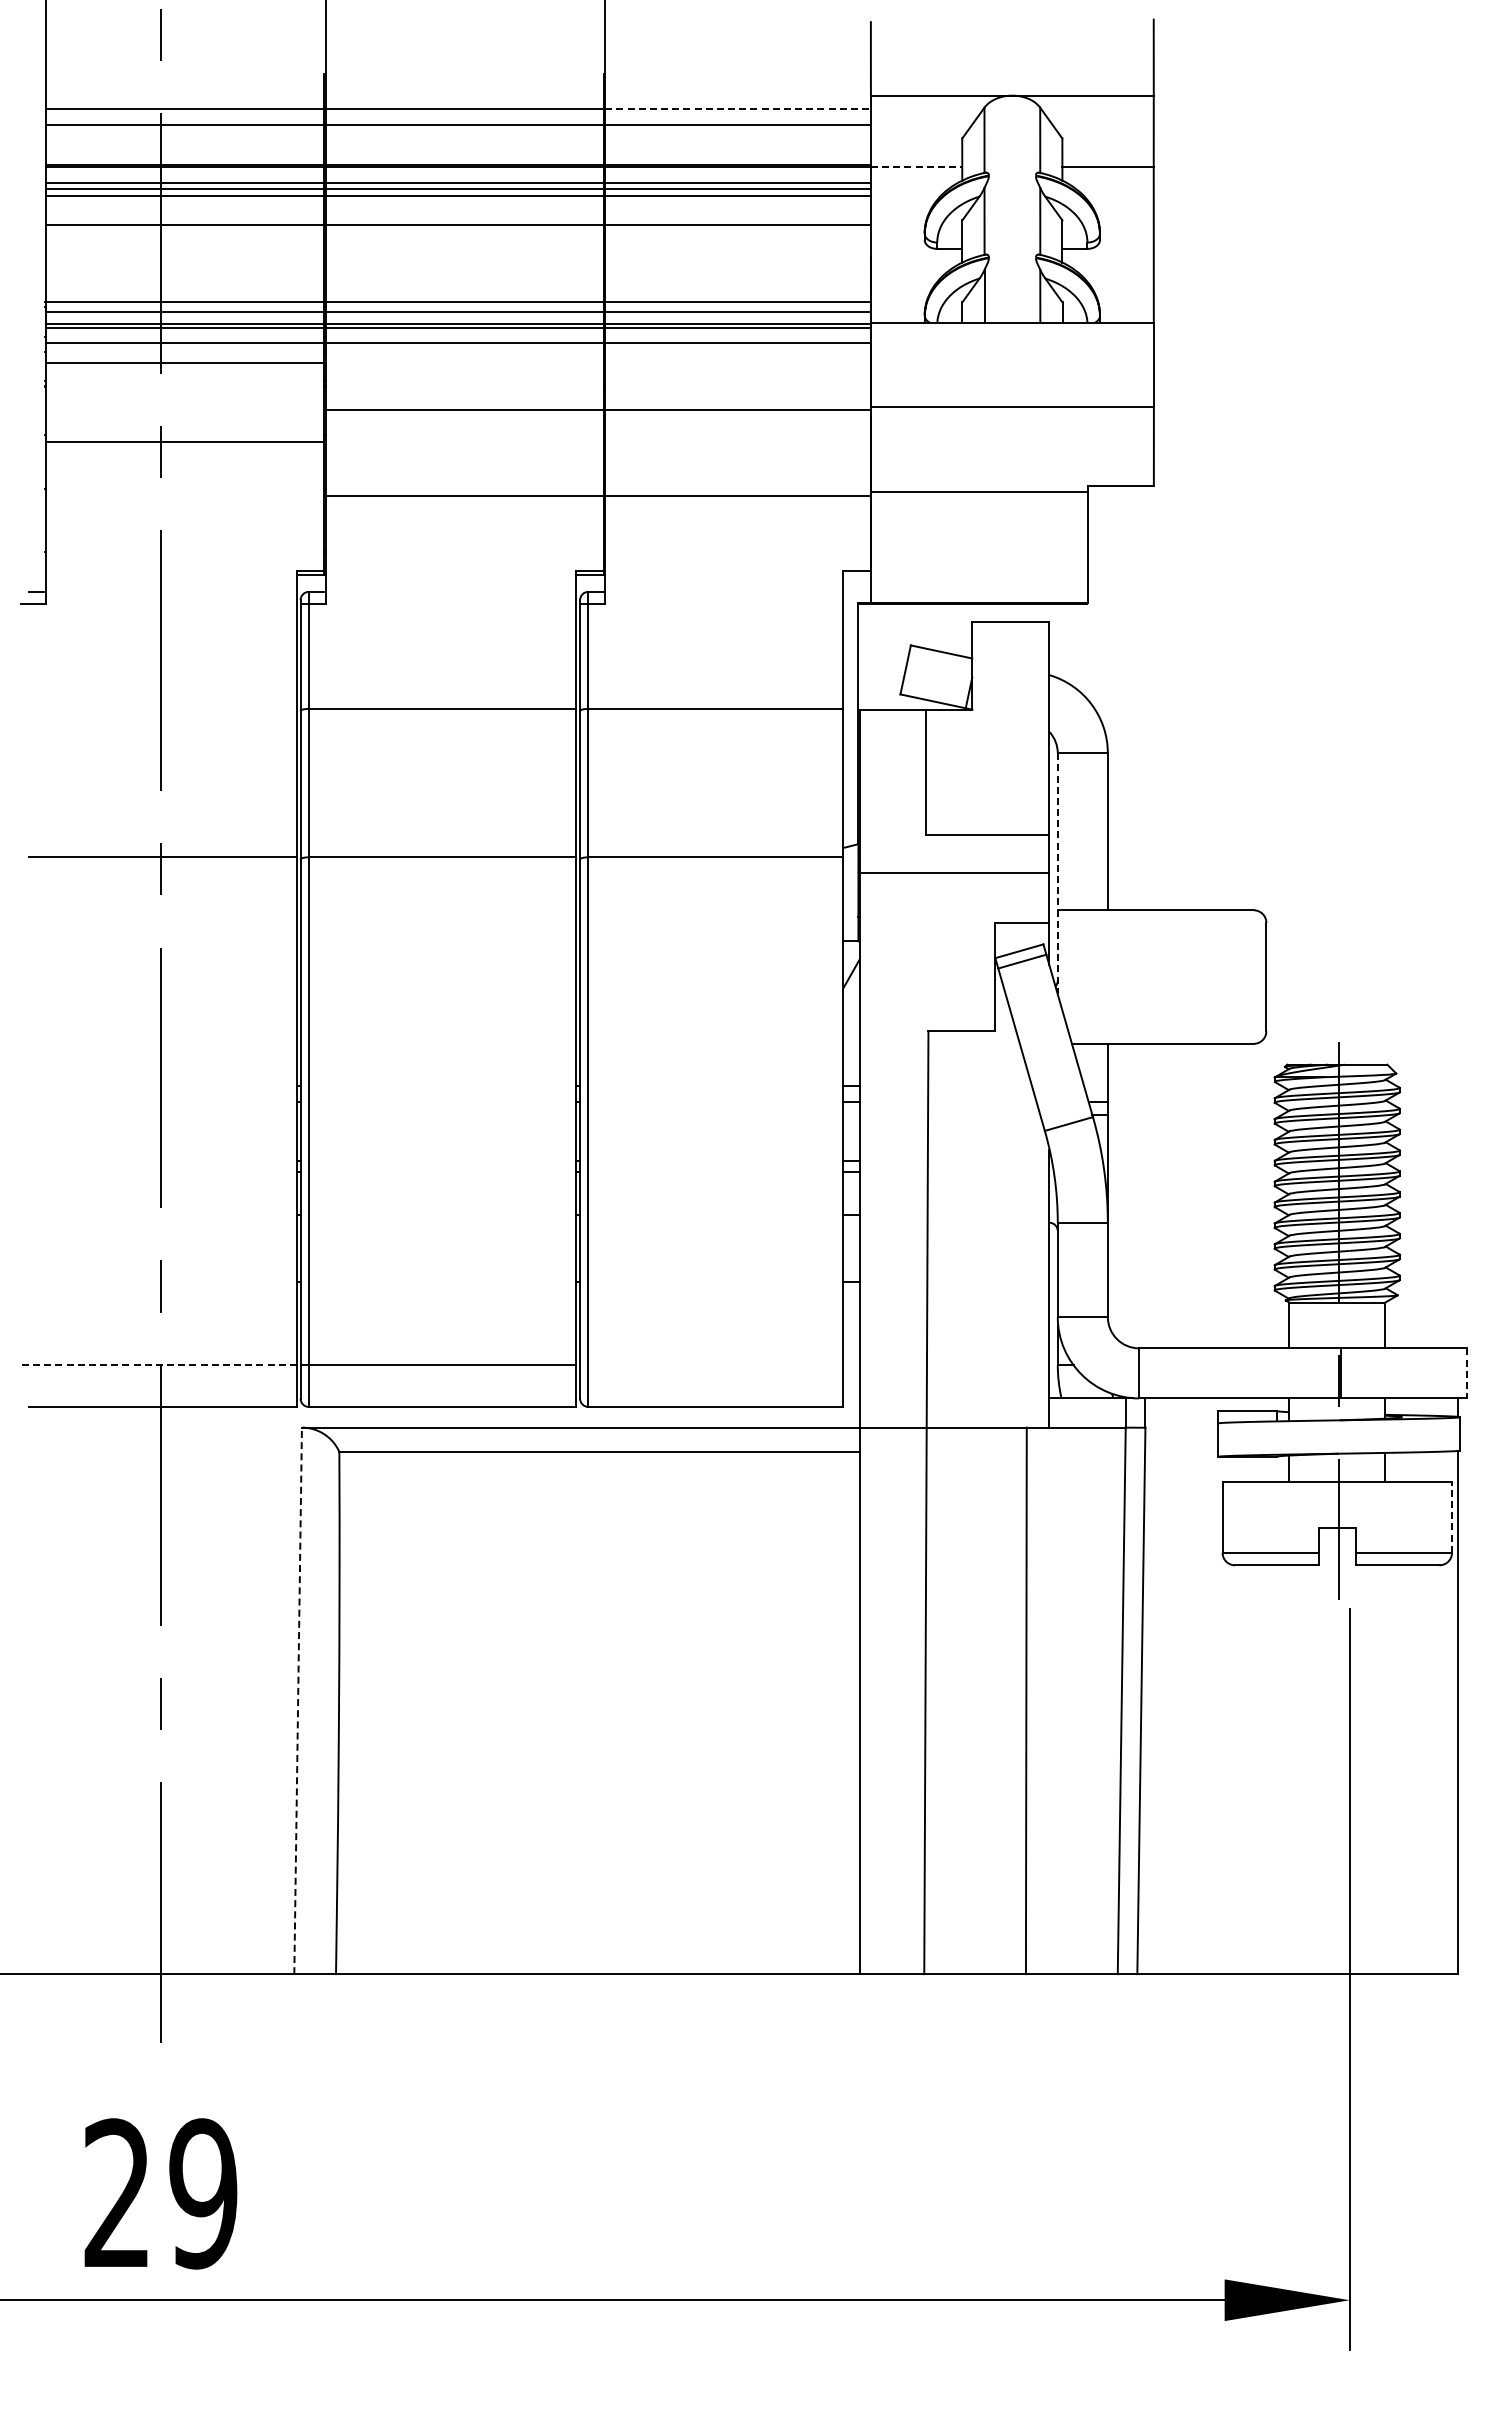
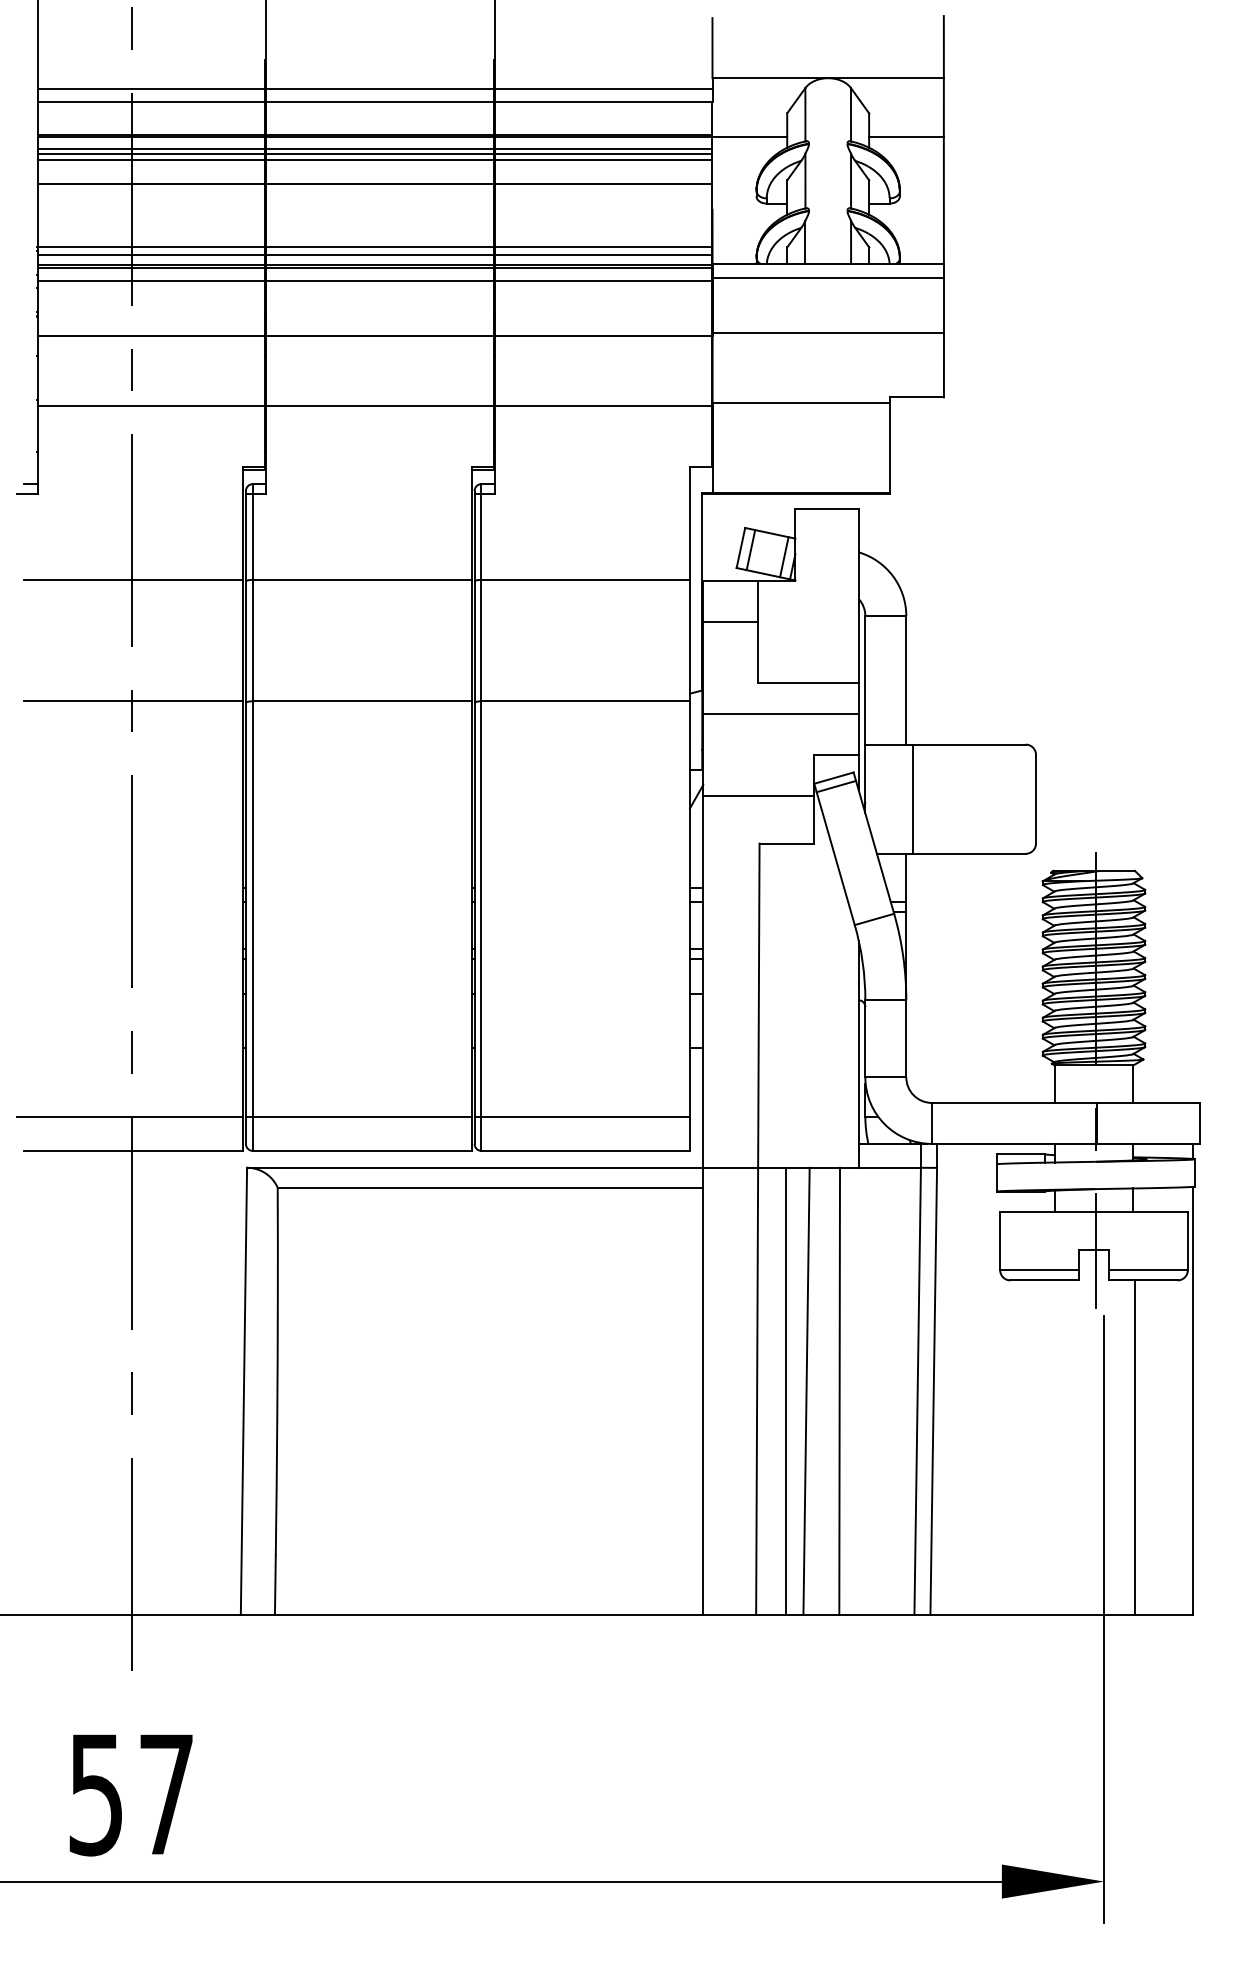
line: (737, 108) -> (603, 88), dashed -> solid
line: (916, 166) -> (749, 136), dashed -> solid
line: (1012, 339) -> (828, 277), added
line: (185, 363) -> (151, 335), moved
line: (185, 442) -> (151, 406), moved
line: (917, 672) -> (750, 550), added
line: (958, 680) -> (784, 556), added
line: (162, 708) -> (133, 579), added
line: (892, 760) -> (730, 622), added
line: (1057, 873) -> (865, 714), dashed -> solid
line: (927, 972) -> (758, 795), added
line: (1116, 976) -> (913, 798), added
line: (159, 1365) -> (130, 1116), dashed -> solid
line: (711, 1365) -> (582, 1116), added
line: (1466, 1373) -> (1199, 1123), dashed -> solid
line: (1452, 1516) -> (1188, 1240), dashed -> solid
line: (298, 1700) -> (244, 1391), dashed -> solid
line: (960, 1700) -> (785, 1391), added
line: (985, 1700) -> (806, 1391), added
line: (1387, 1769) -> (1135, 1447), added
text: (160, 2193) -> (131, 1794), 29 -> 57

